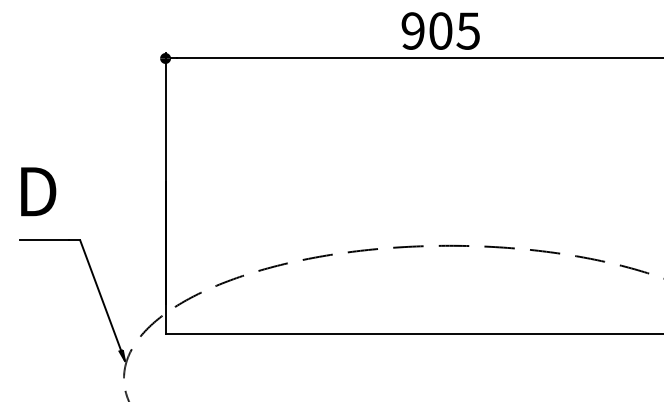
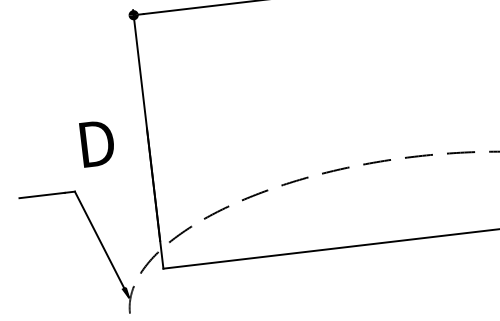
text: (38, 191) -> (97, 143), moved

